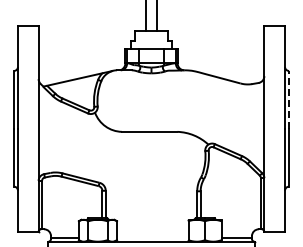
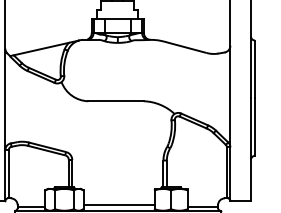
line: (289, 99) -> (255, 68), dashed -> solid
line: (152, 236) -> (118, 205), added

